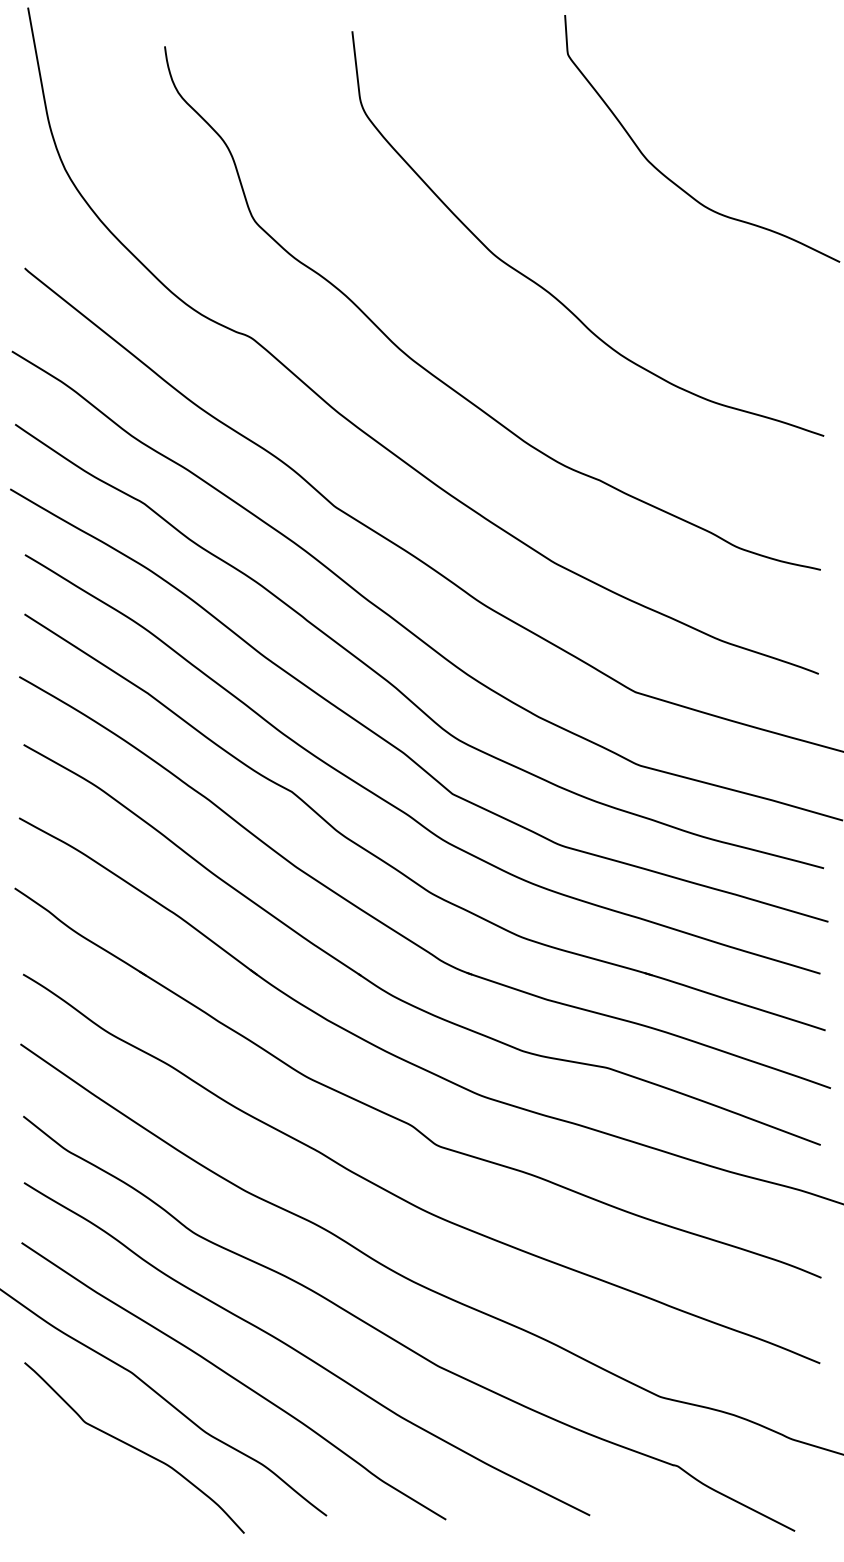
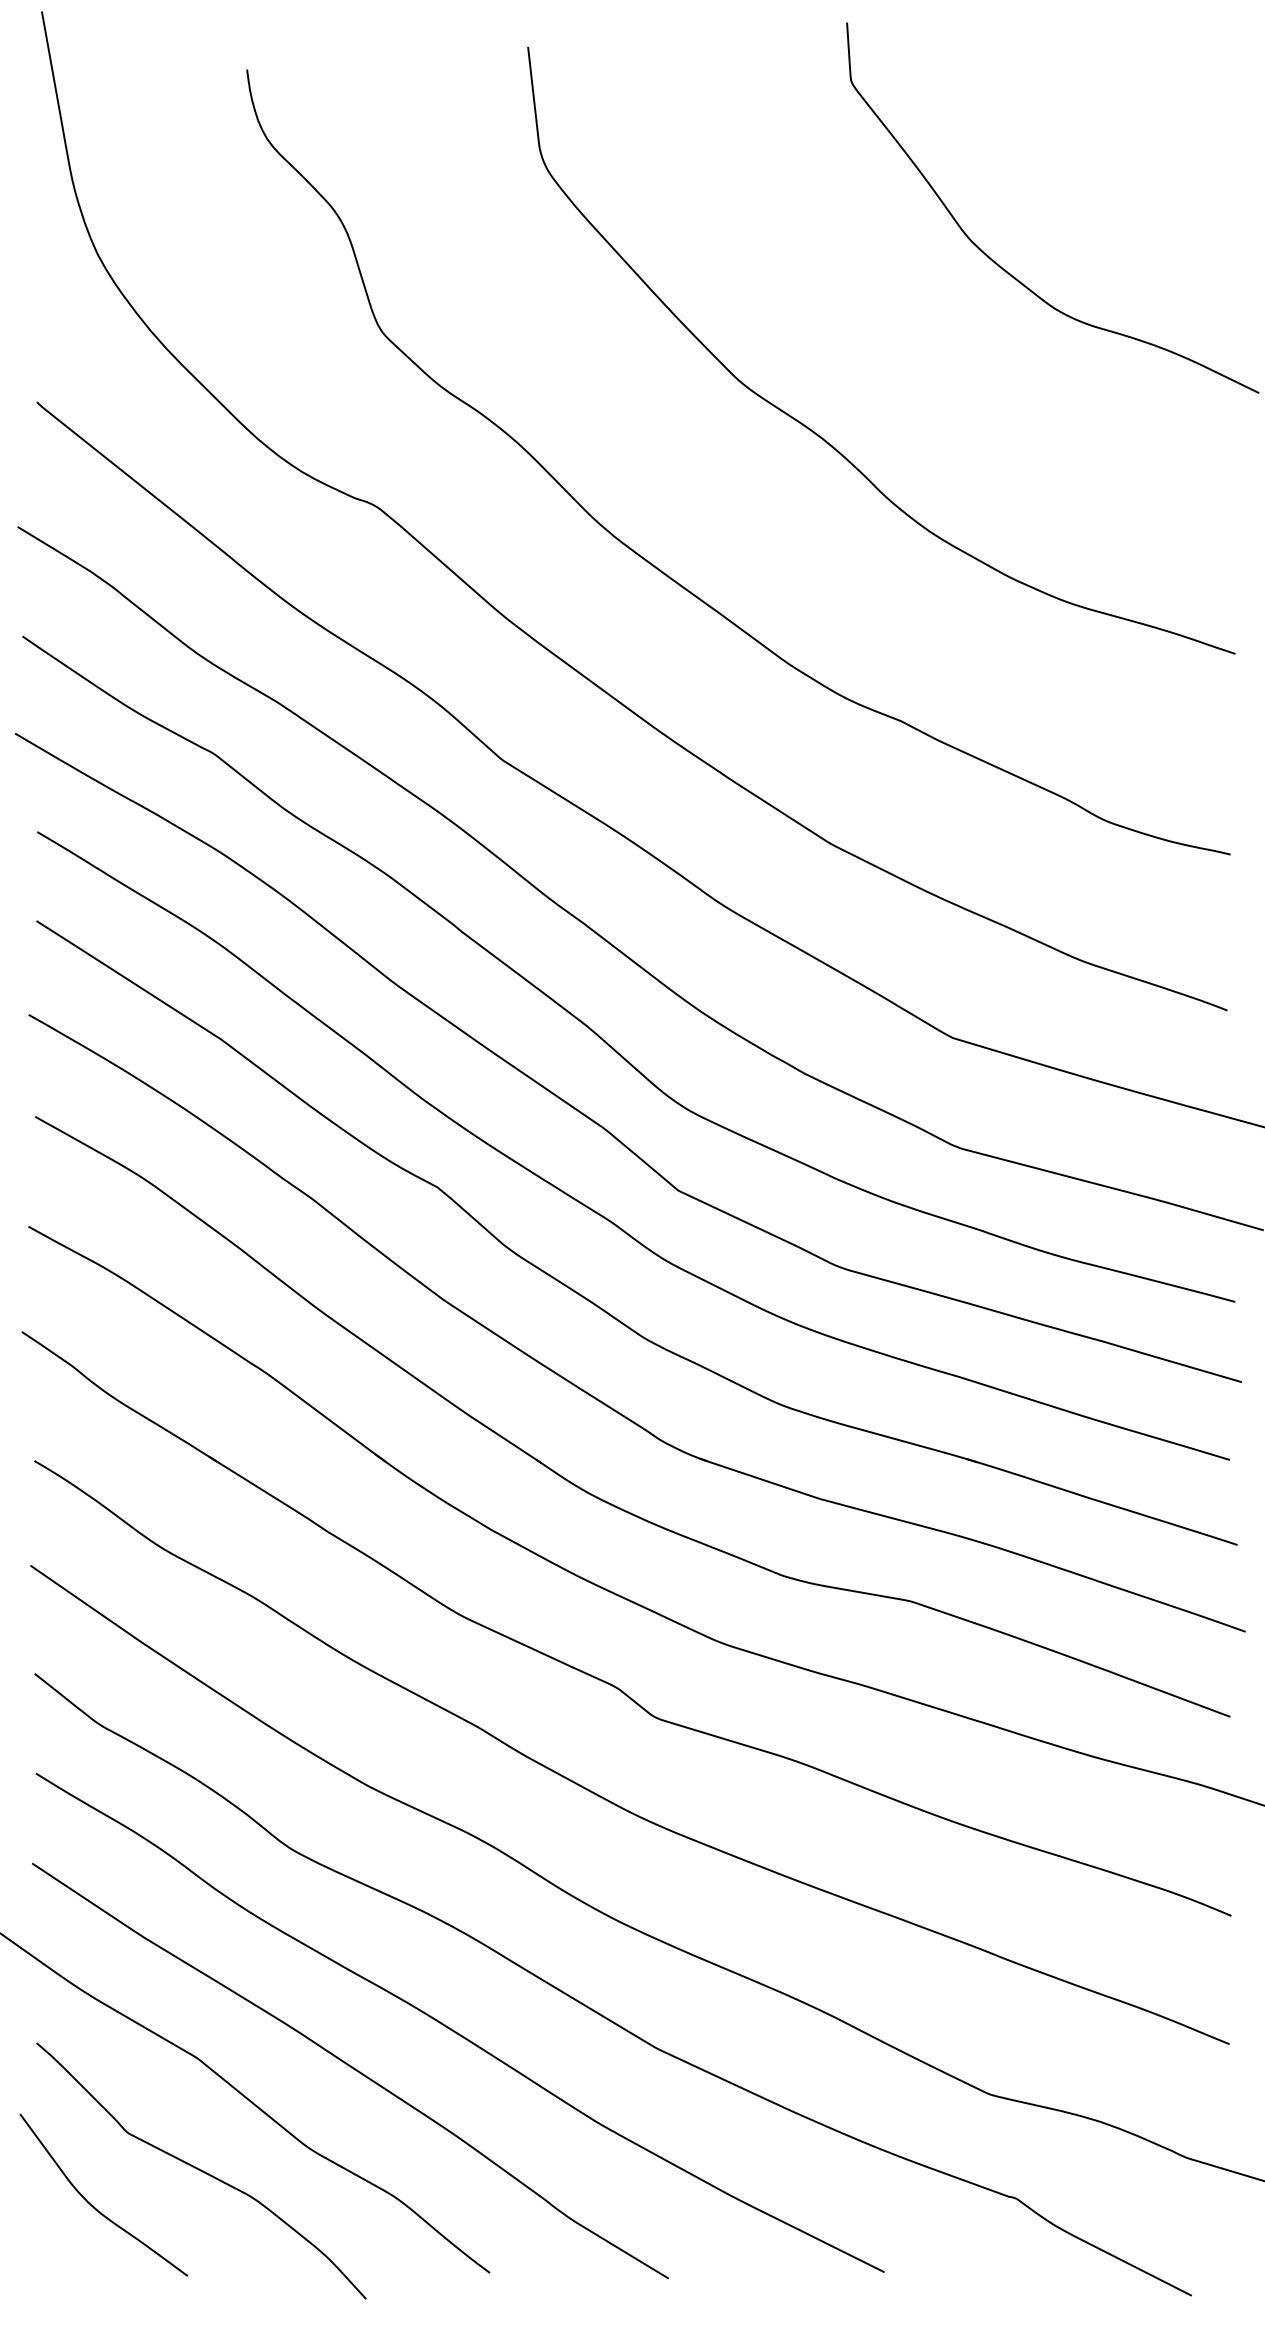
curve: (62, 1470) -> (93, 2204), added

